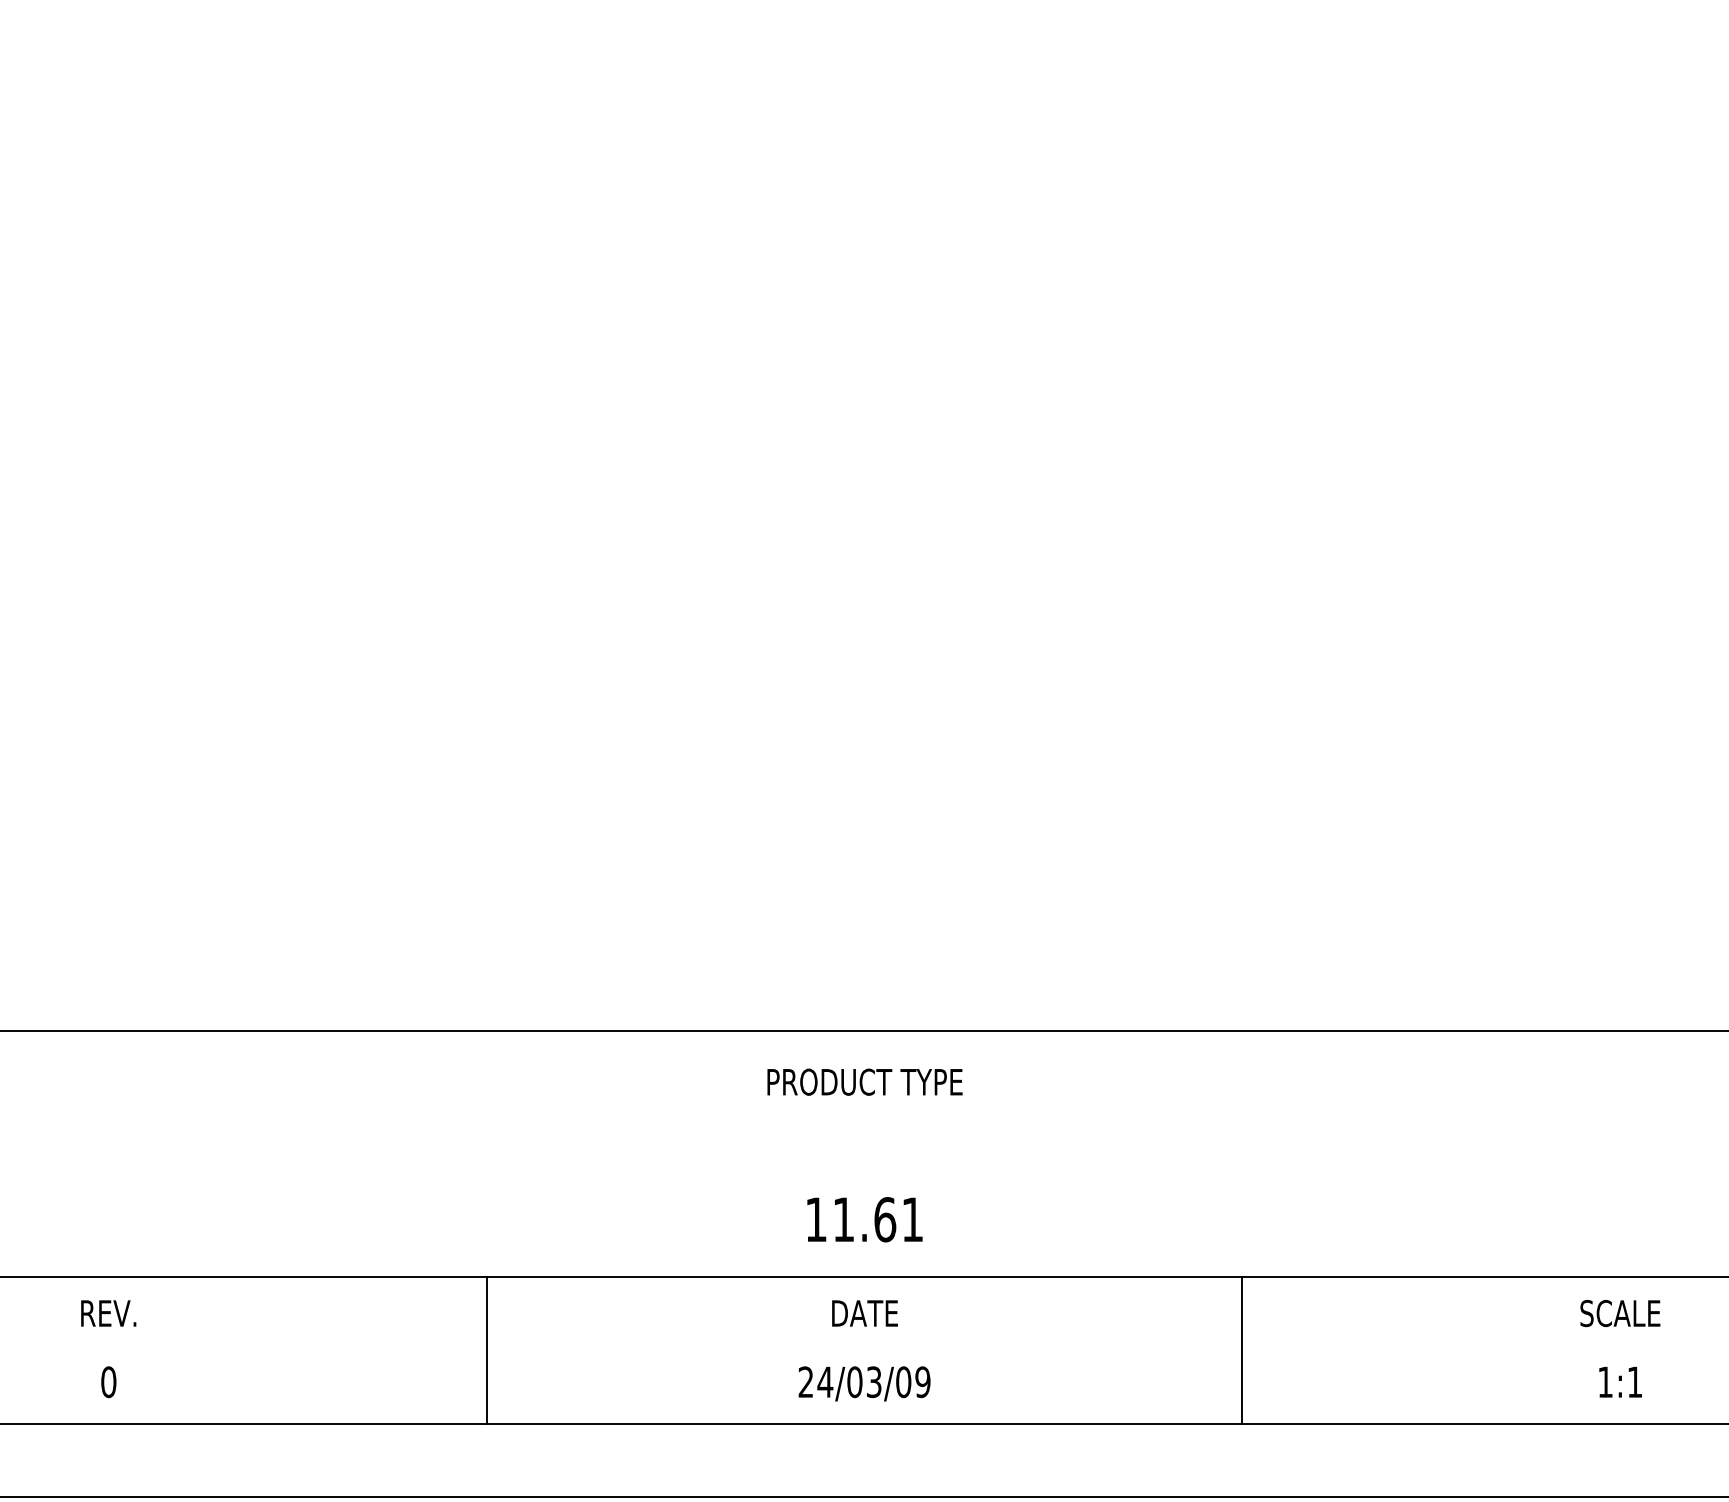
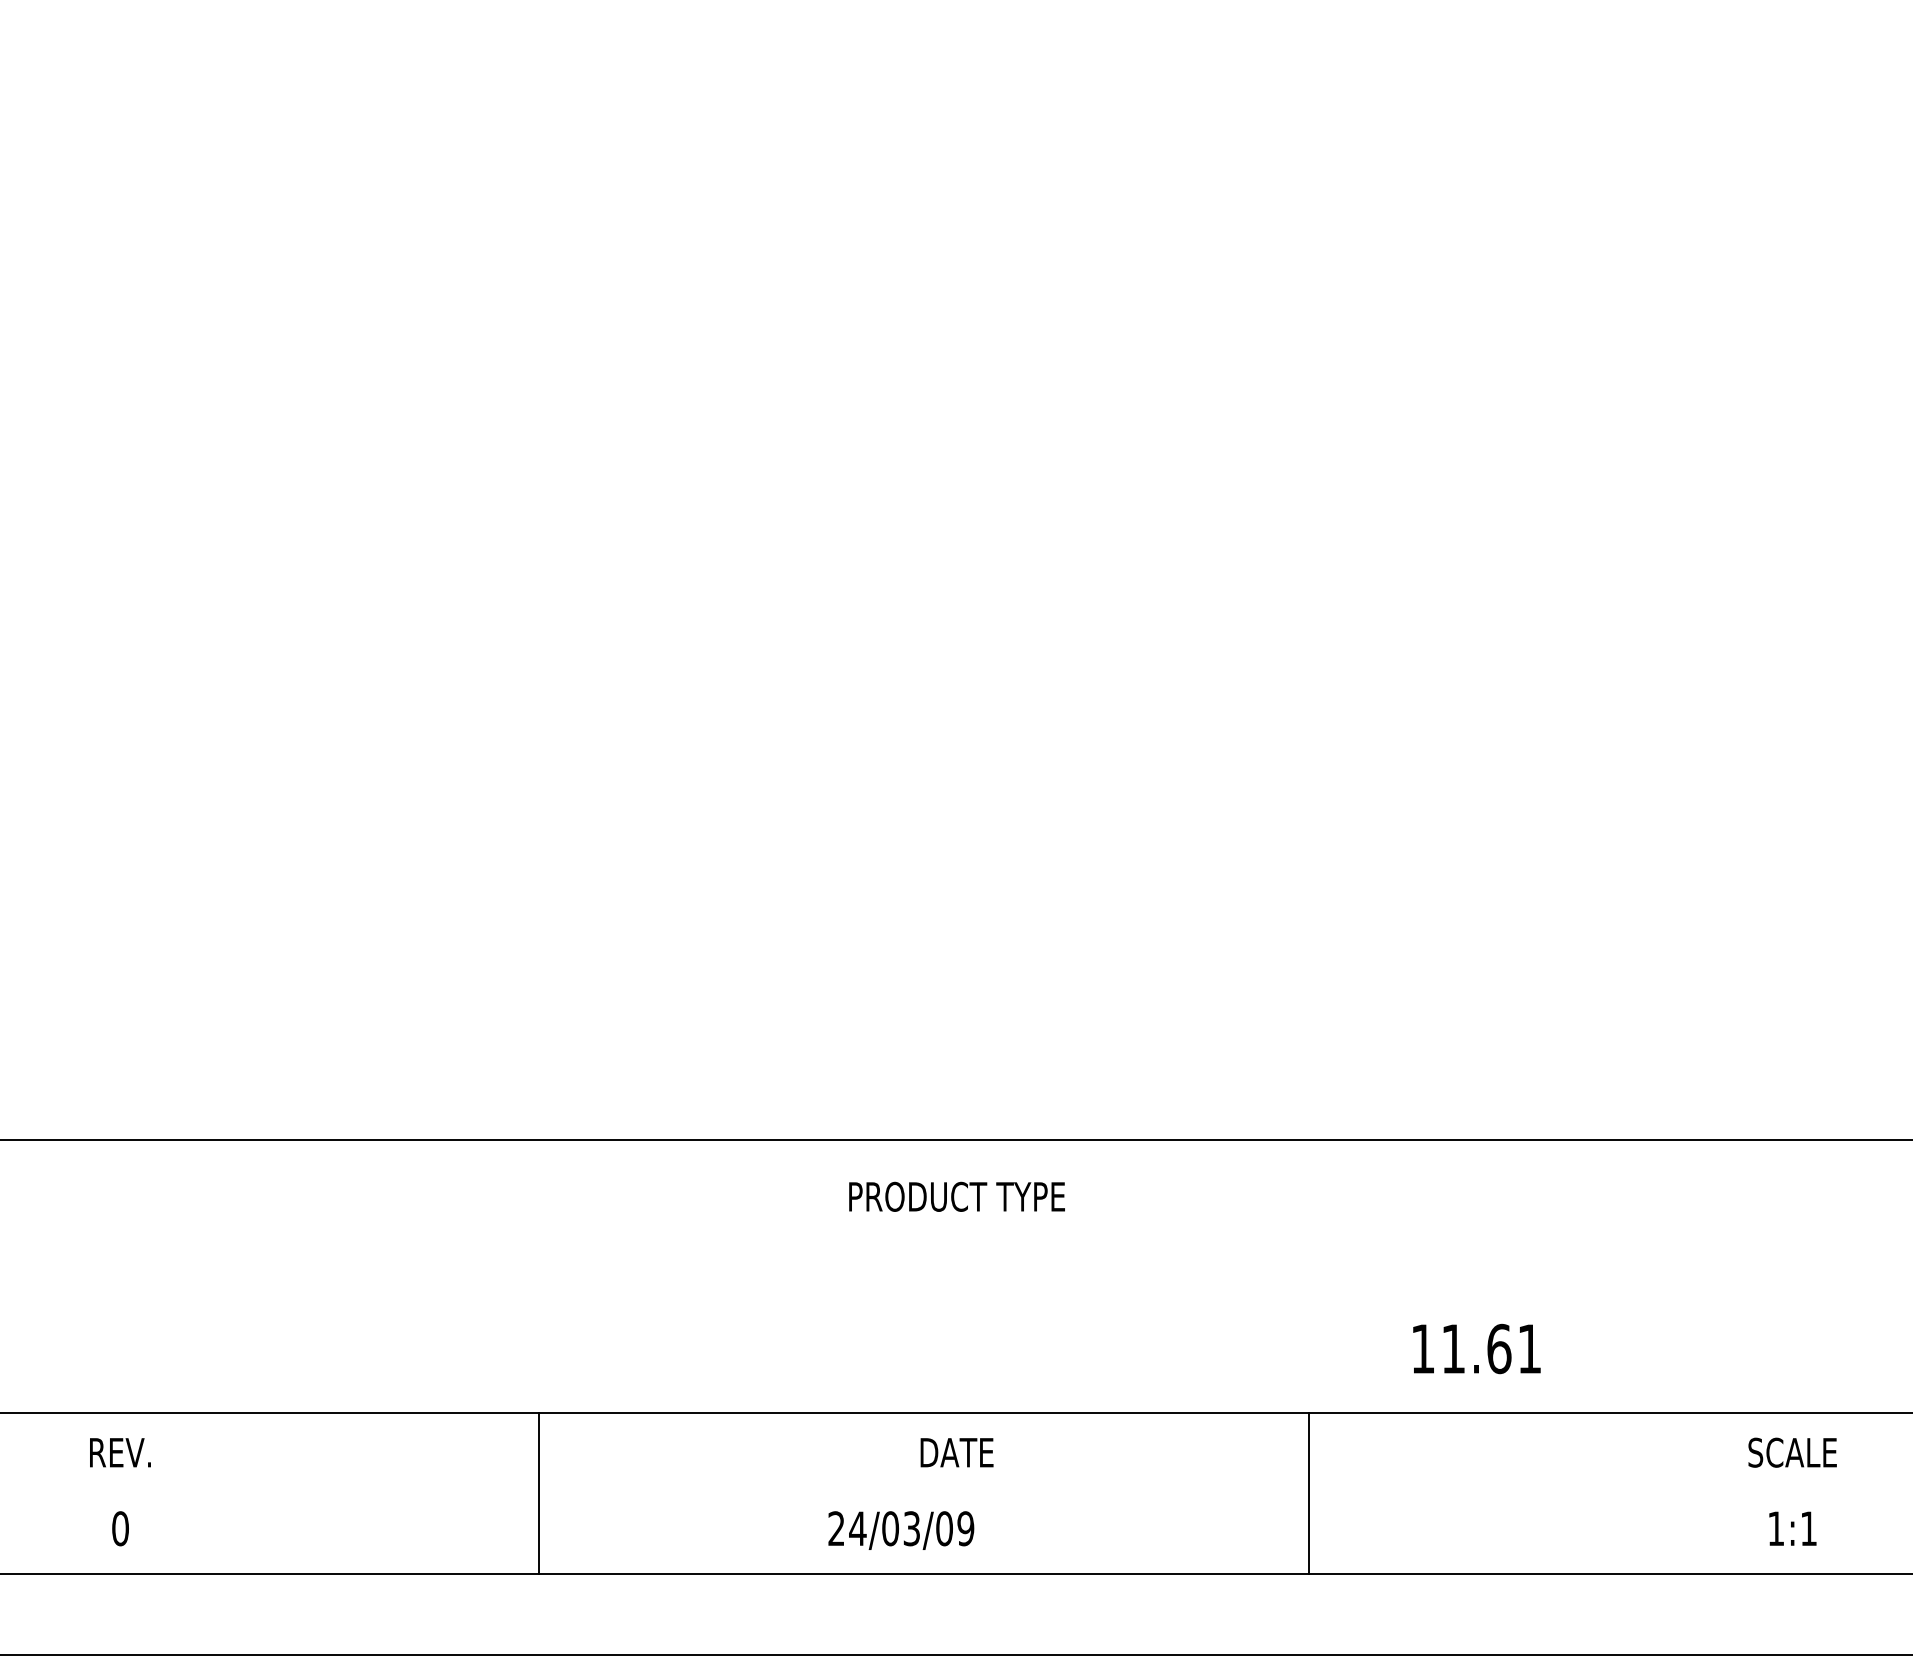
text: (864, 1219) -> (1476, 1348), moved
line: (1242, 1350) -> (1309, 1493), moved
text: (864, 1383) -> (901, 1530), moved

